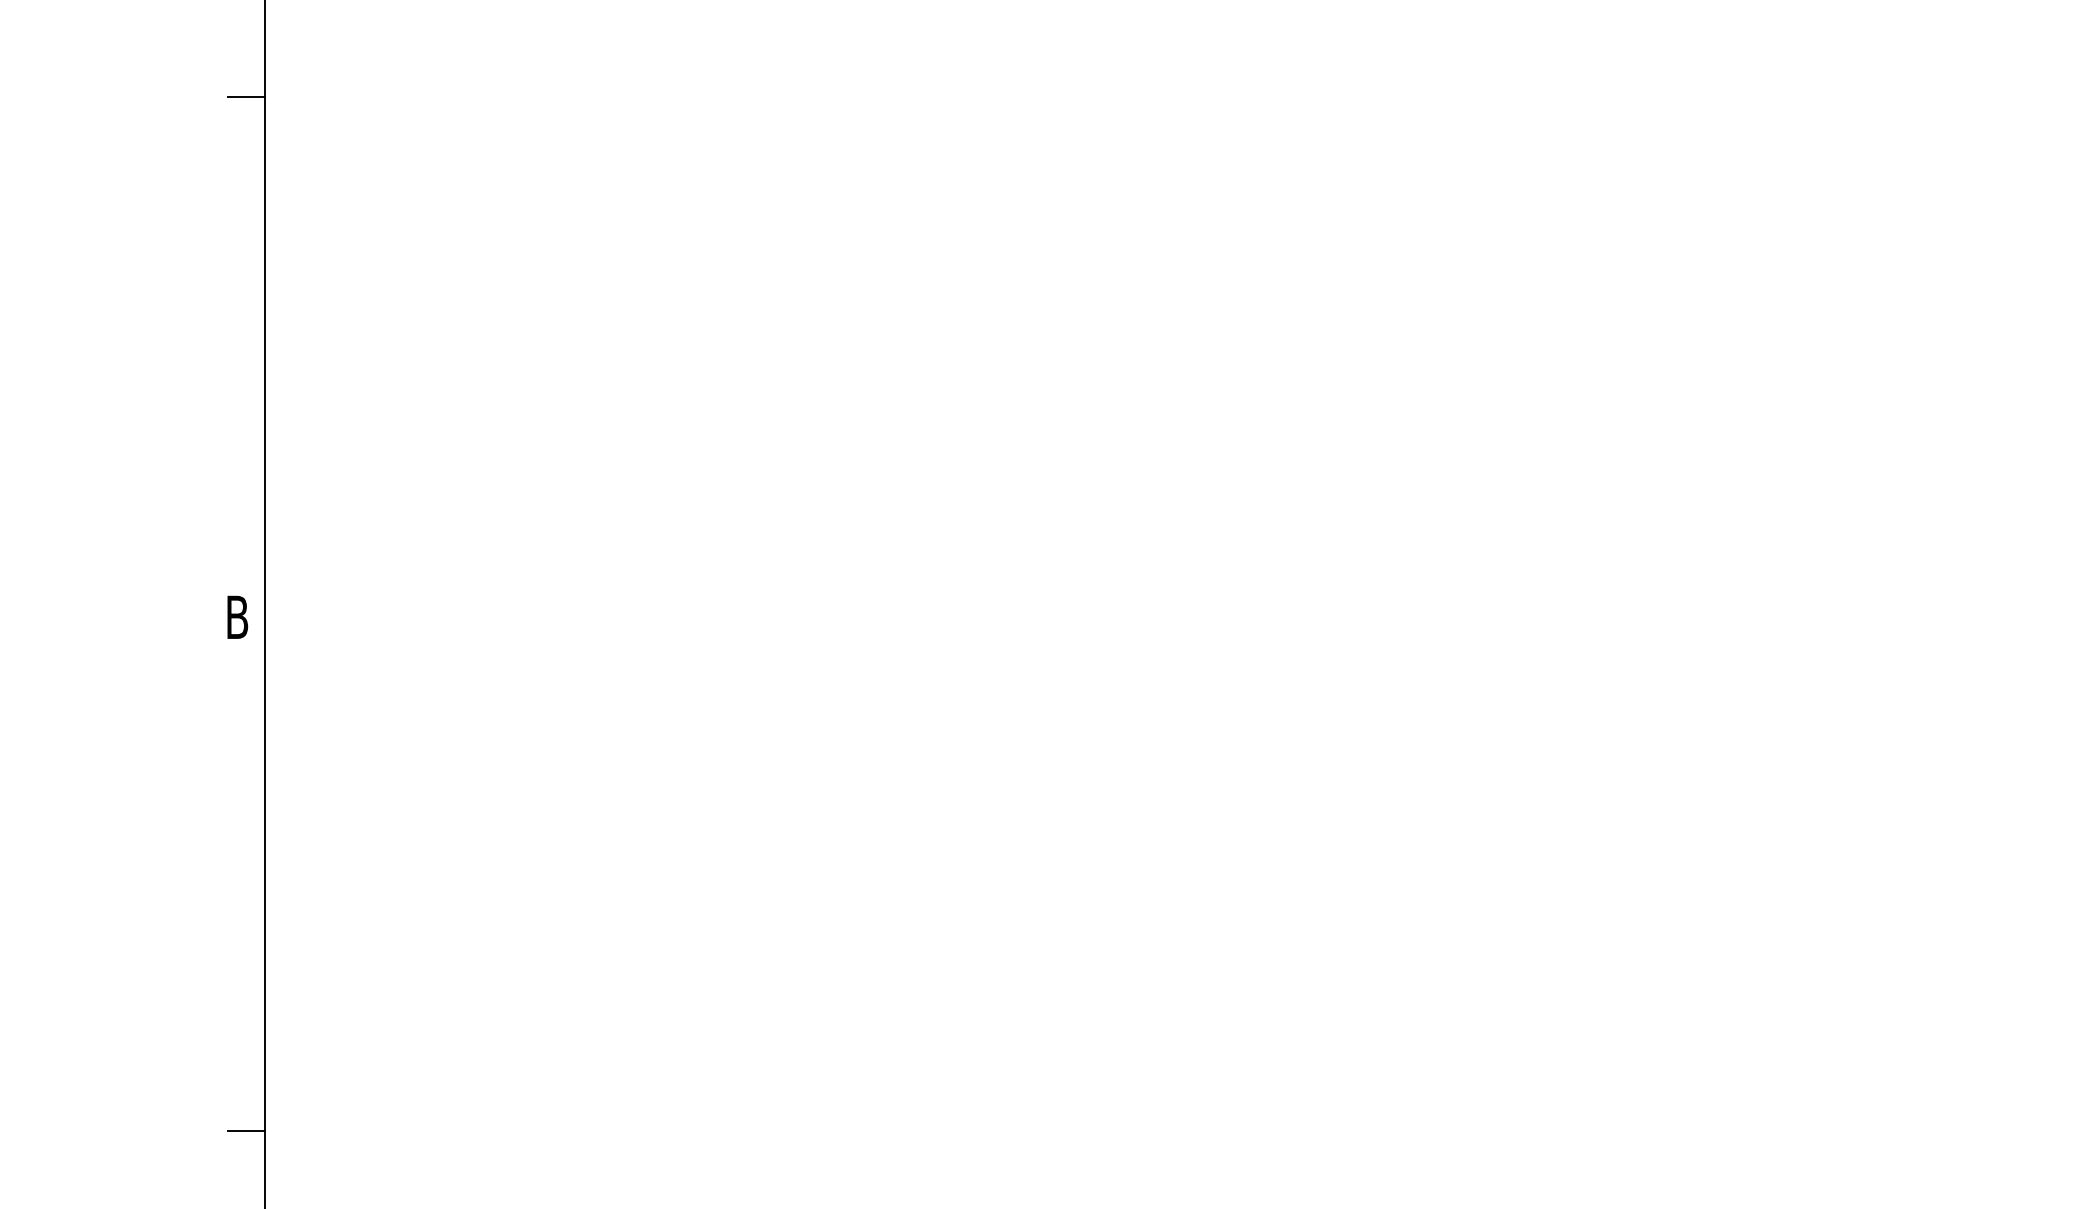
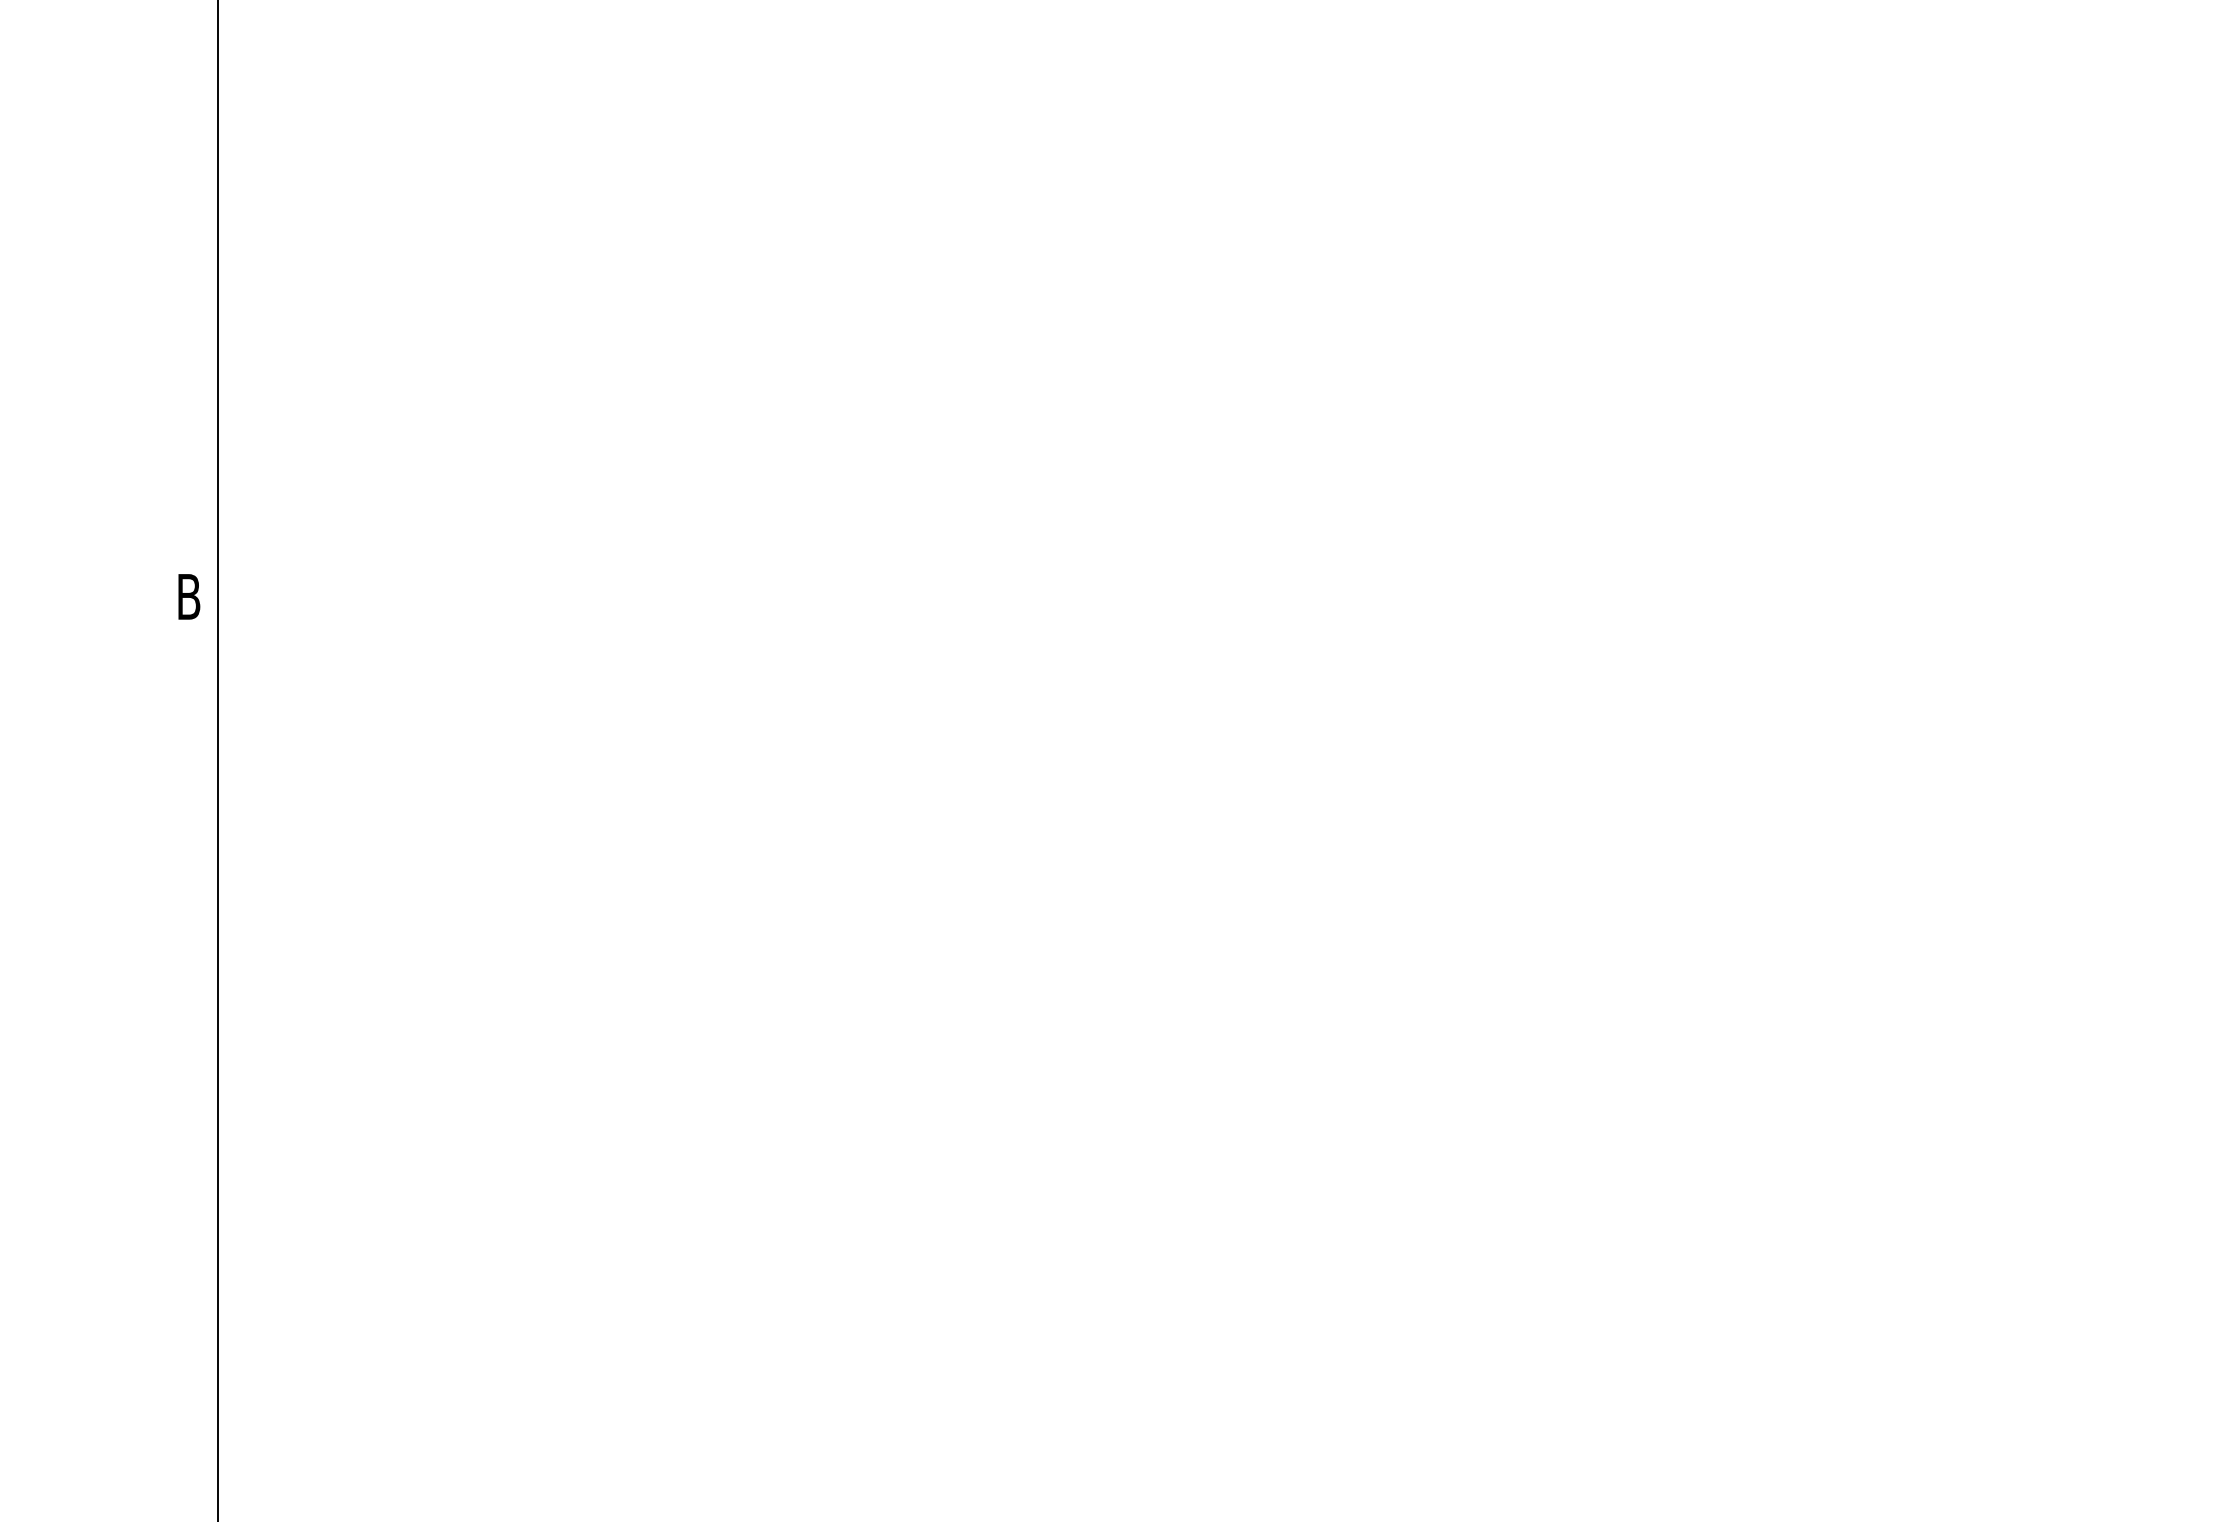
line: (246, 97) -> (198, 46), removed
line: (246, 1131) -> (198, 1140), removed

